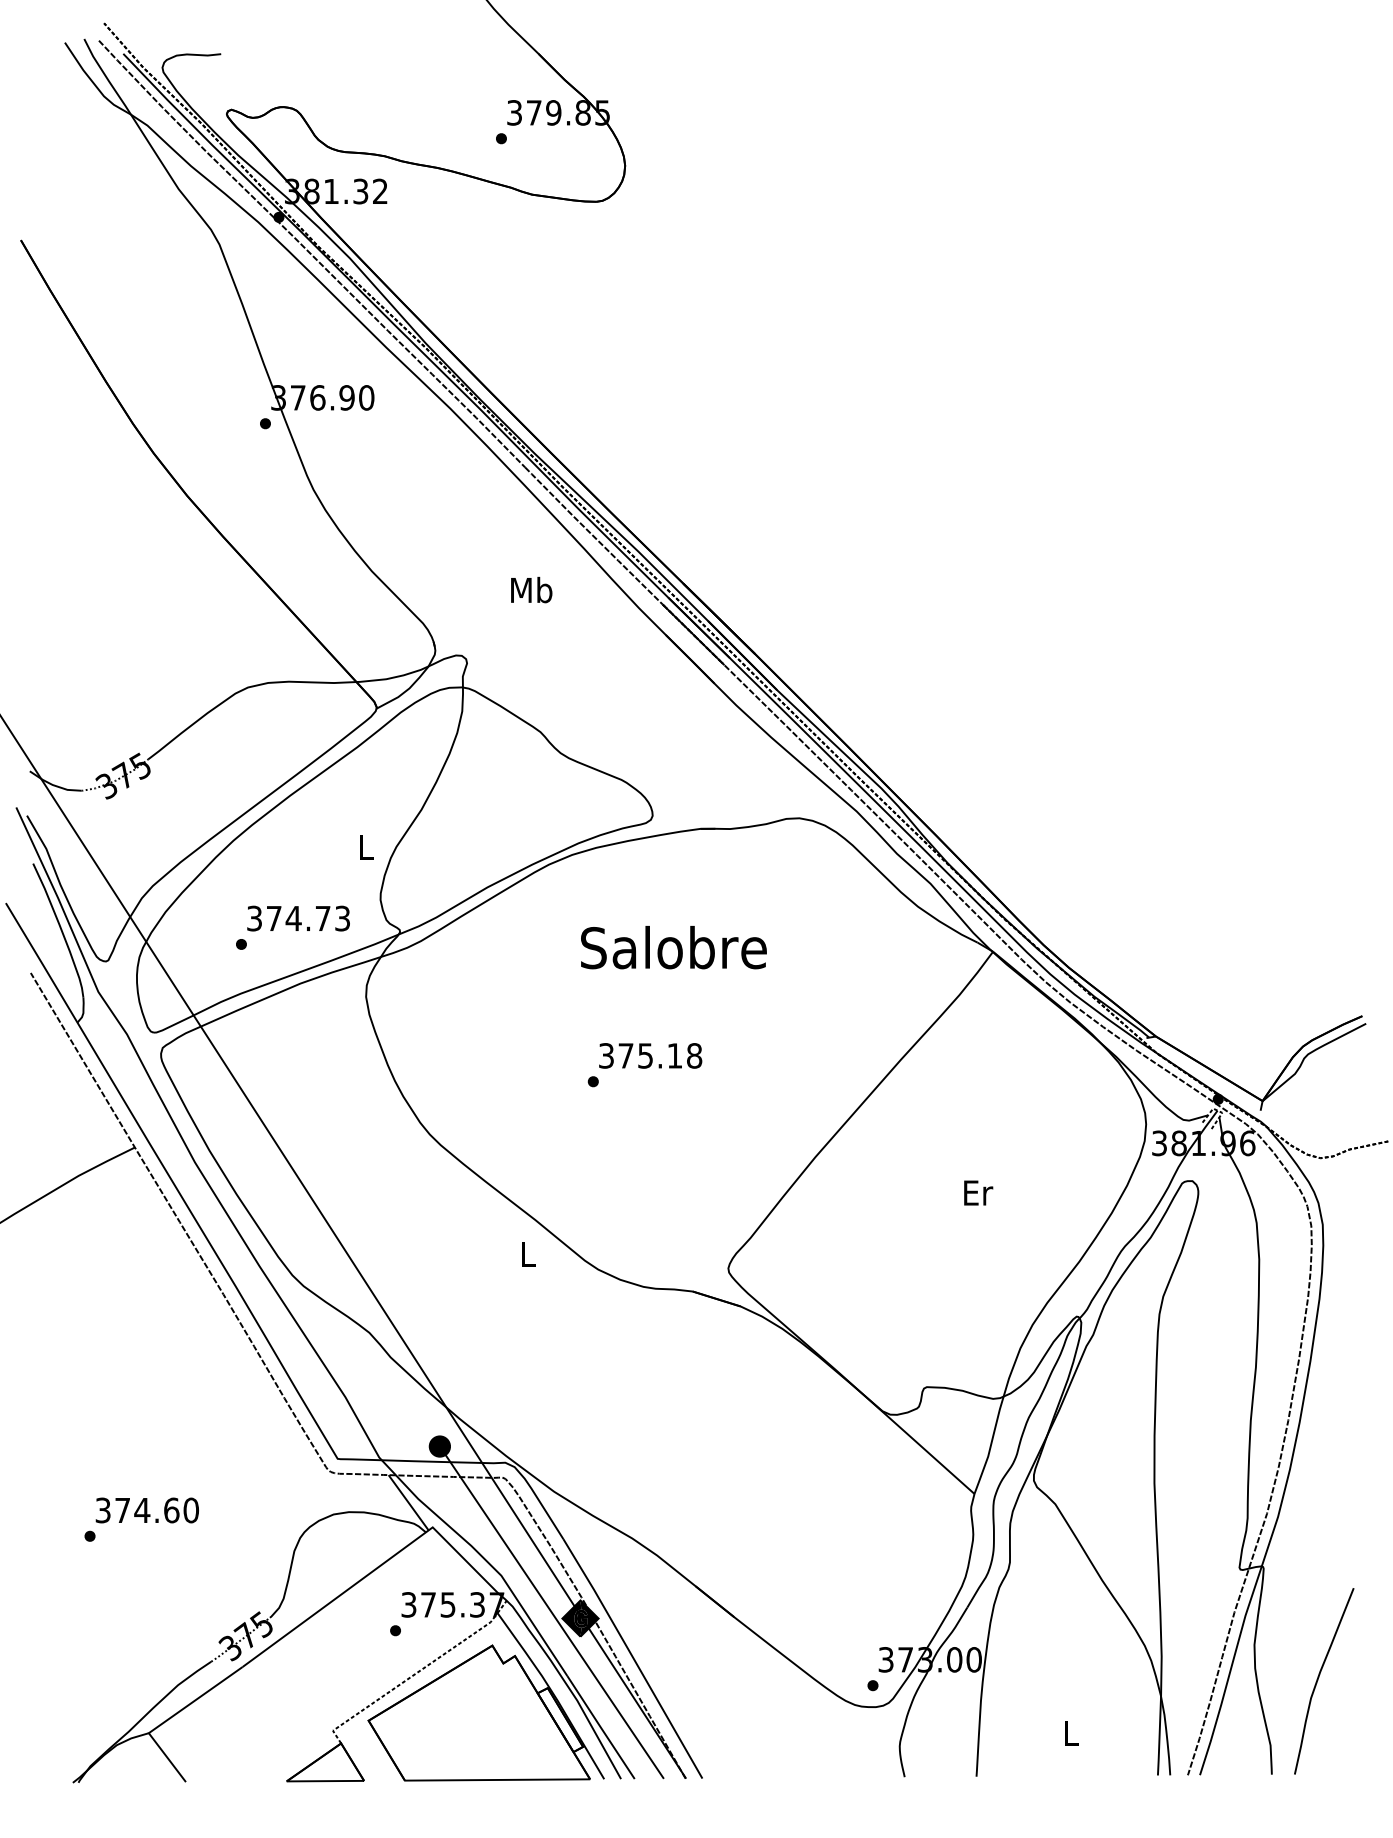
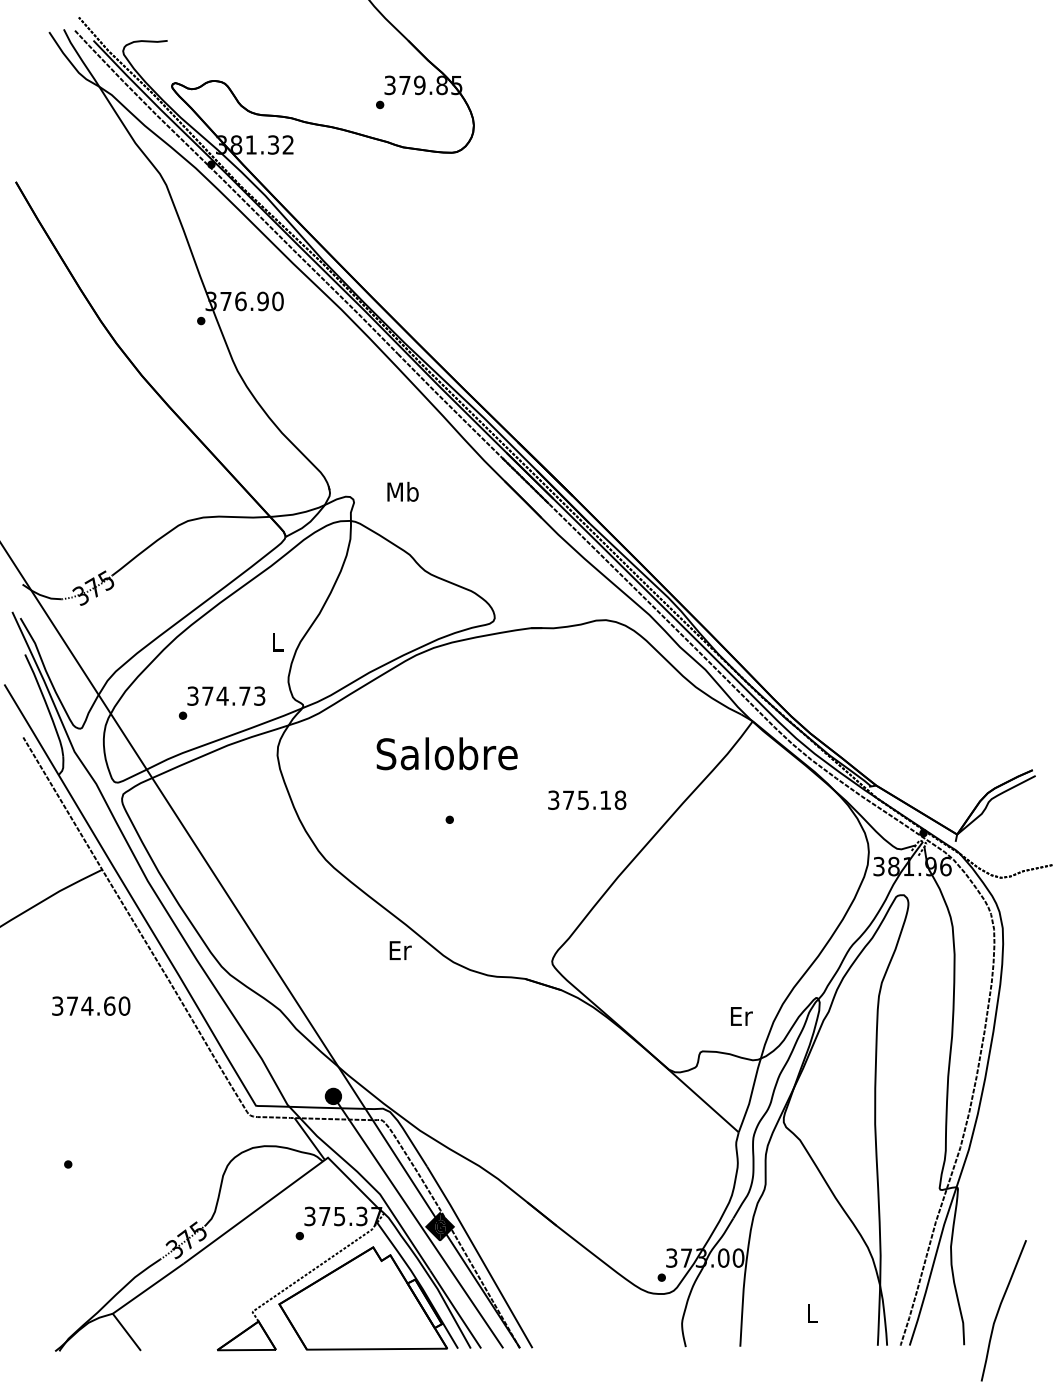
text: (531, 589) -> (402, 491), moved
text: (673, 947) -> (446, 753), moved
text: (650, 1055) -> (587, 799), moved
text: (978, 1192) -> (741, 1016), moved
text: (528, 1253) -> (400, 950), L -> Er
text: (146, 1510) -> (90, 1006), moved
curve: (1318, 1680) -> (999, 1310), moved

